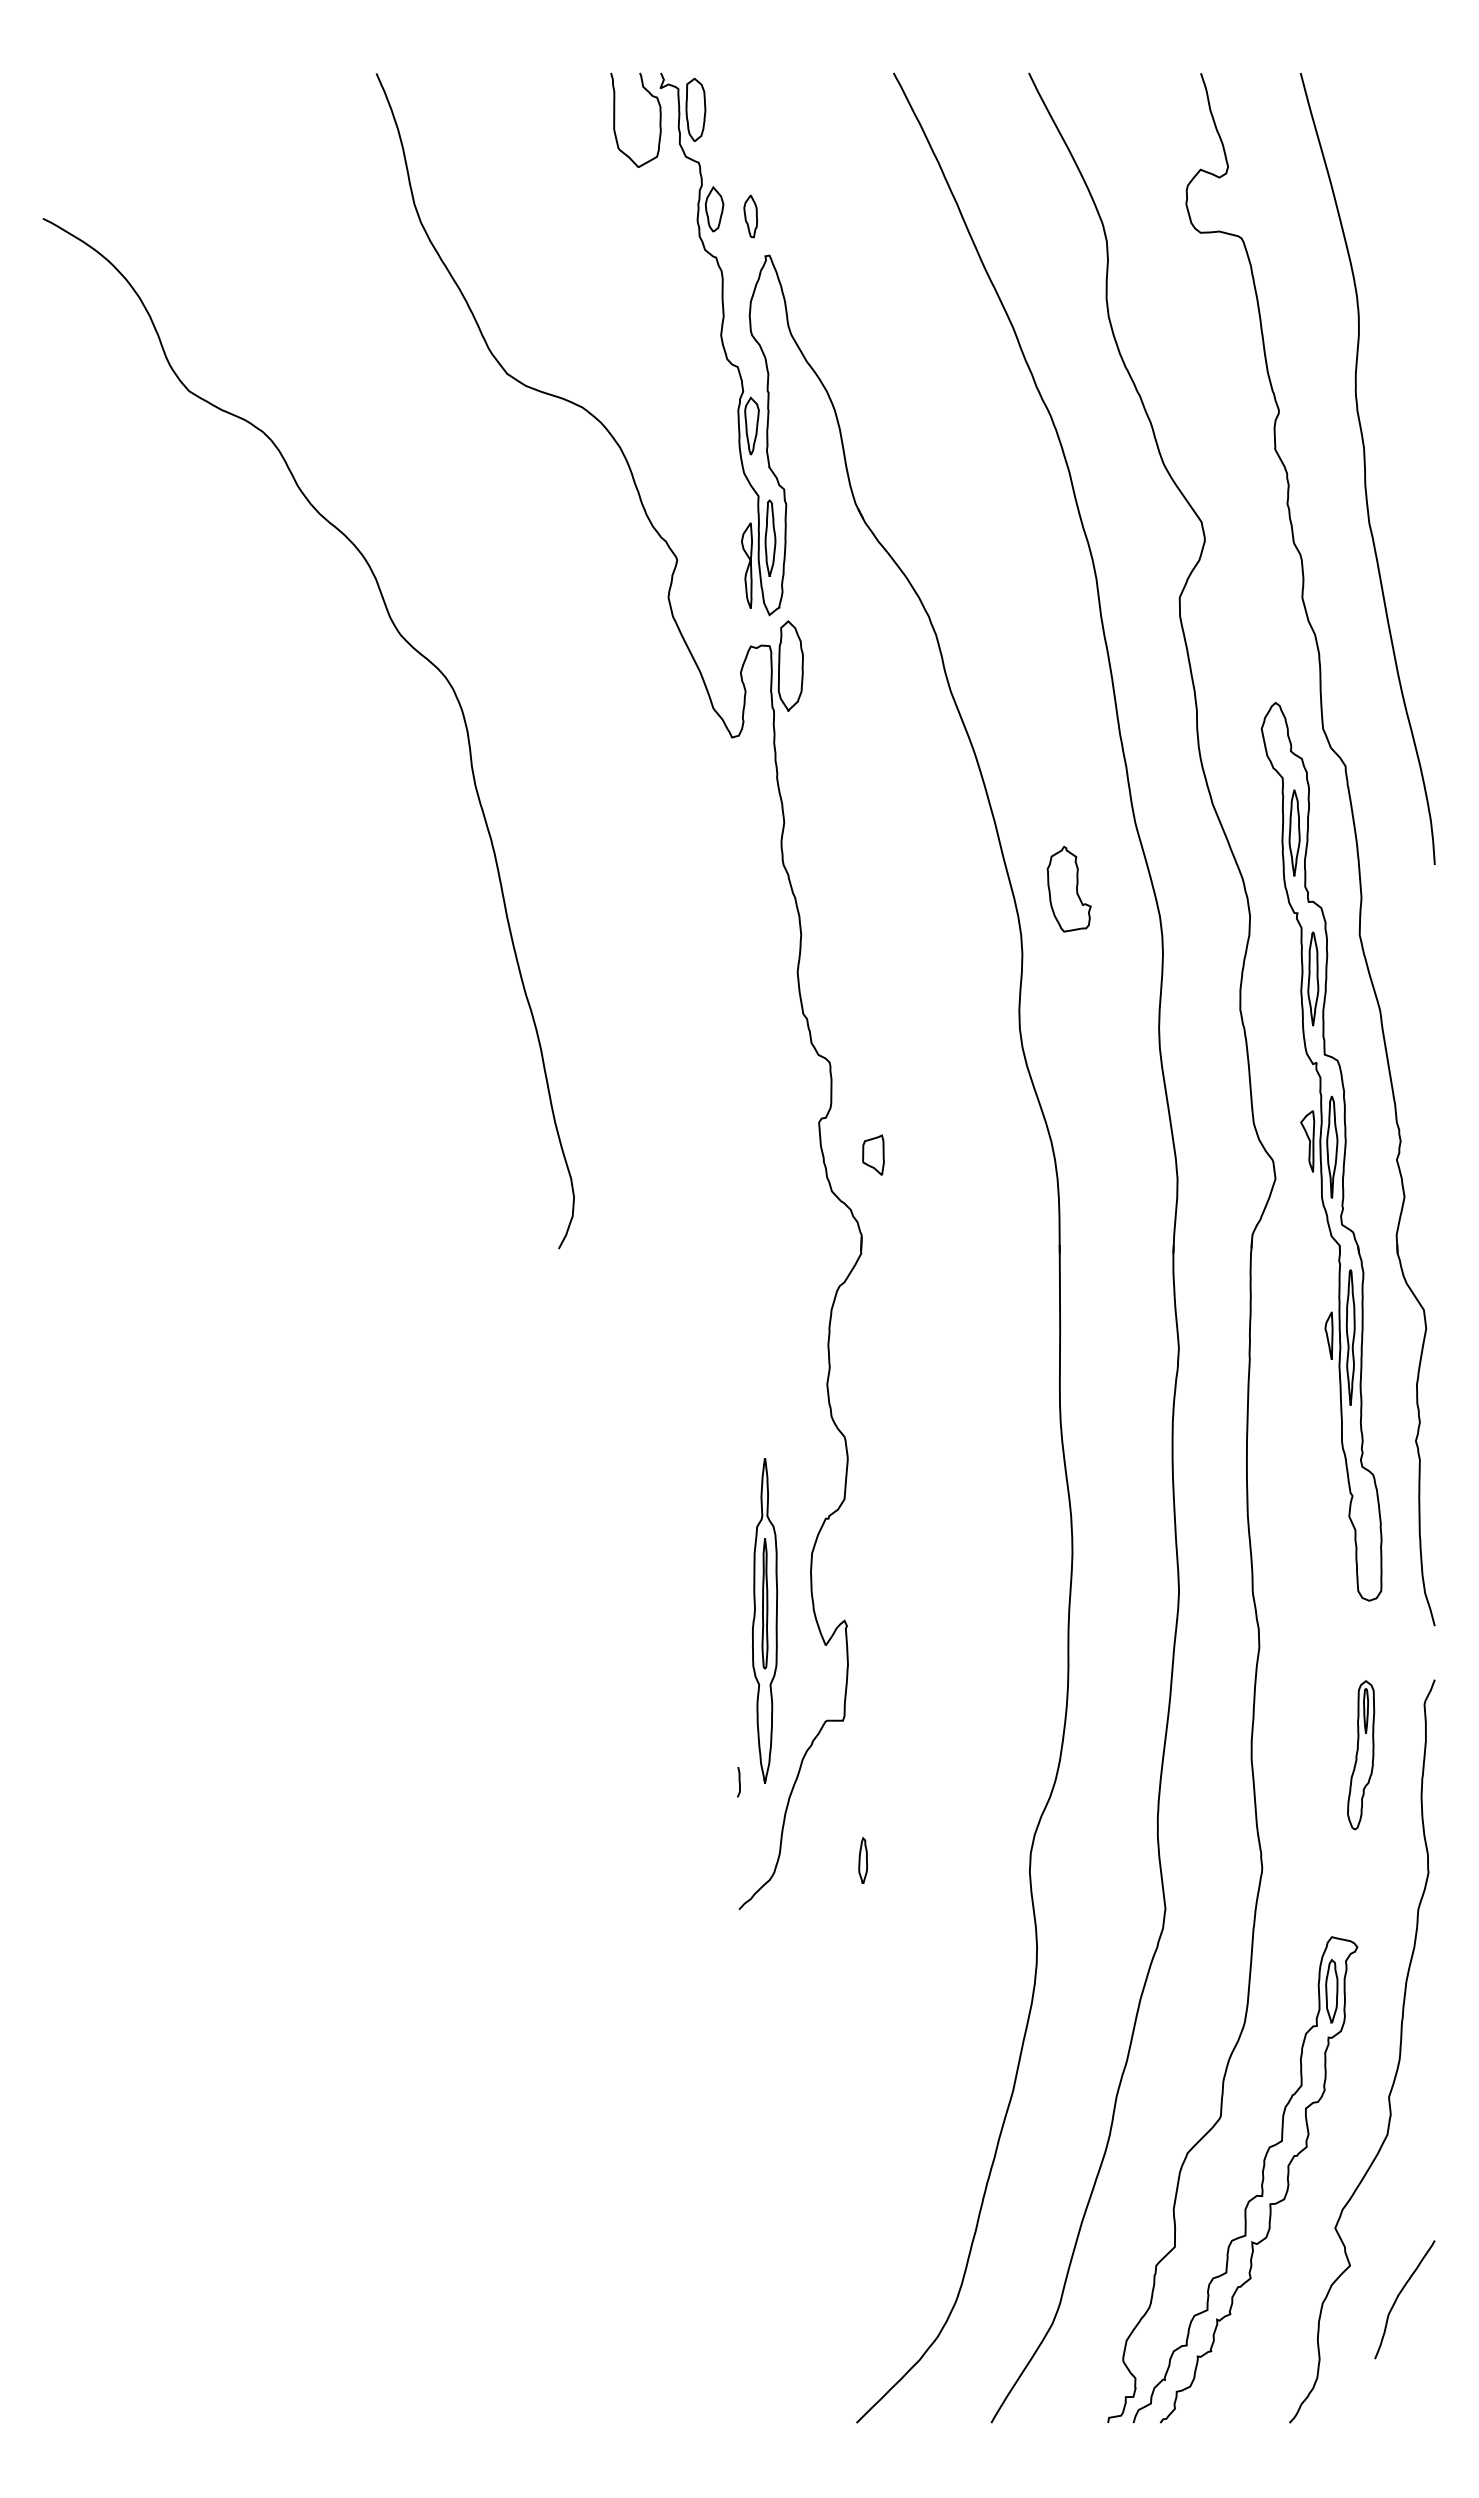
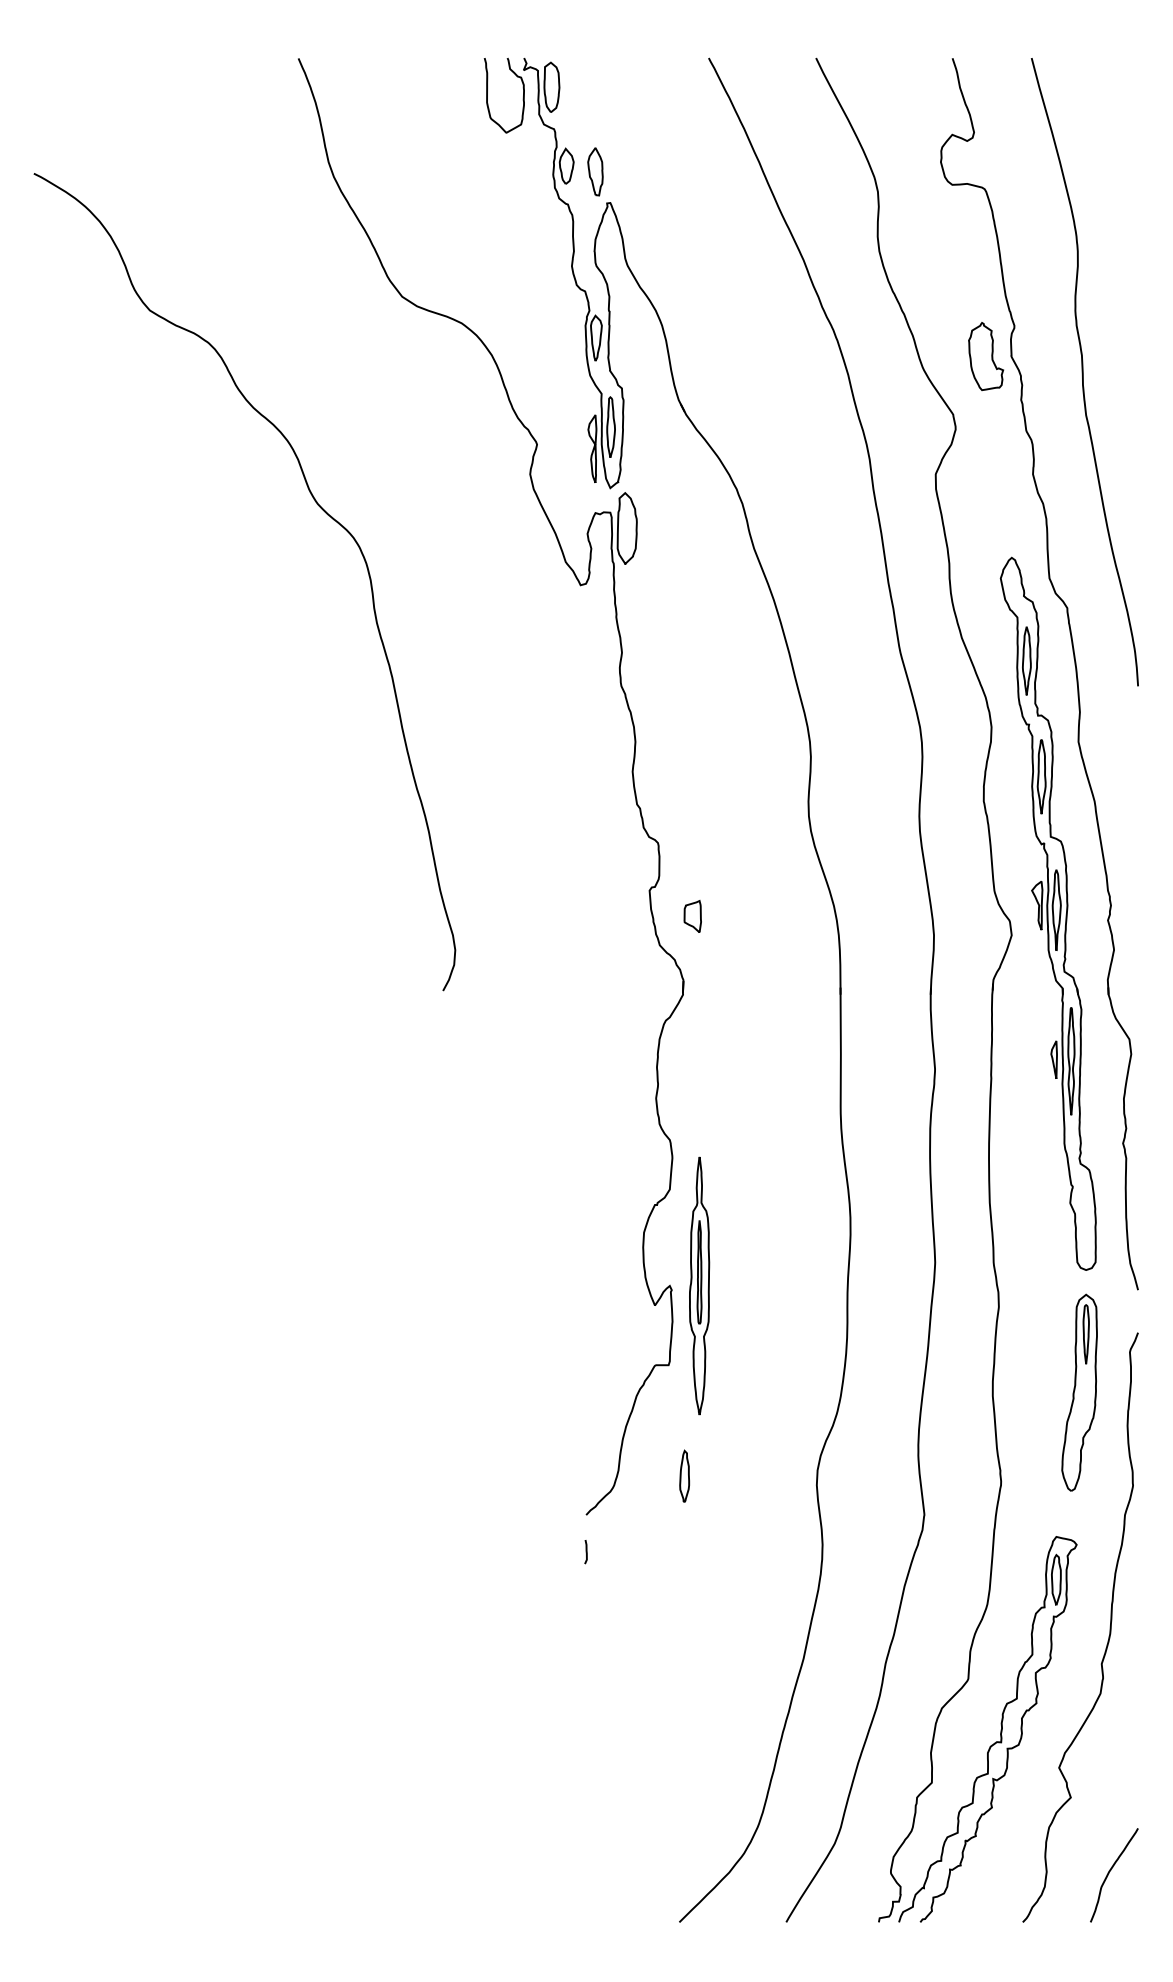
part: (750, 216) -> (595, 171), size x1.43
part: (1068, 888) -> (985, 355), moved
part: (765, 1620) -> (699, 1285), moved
part: (1360, 1754) -> (1079, 1392), size x1.67
line: (738, 1782) -> (585, 1552), moved
part: (862, 1860) -> (684, 1476), size x1.43
curve: (1398, 2297) -> (1109, 1873), moved

